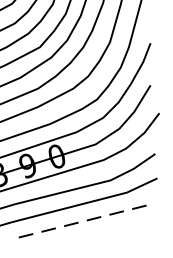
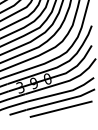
line: (86, 221) -> (61, 109), dashed -> solid

